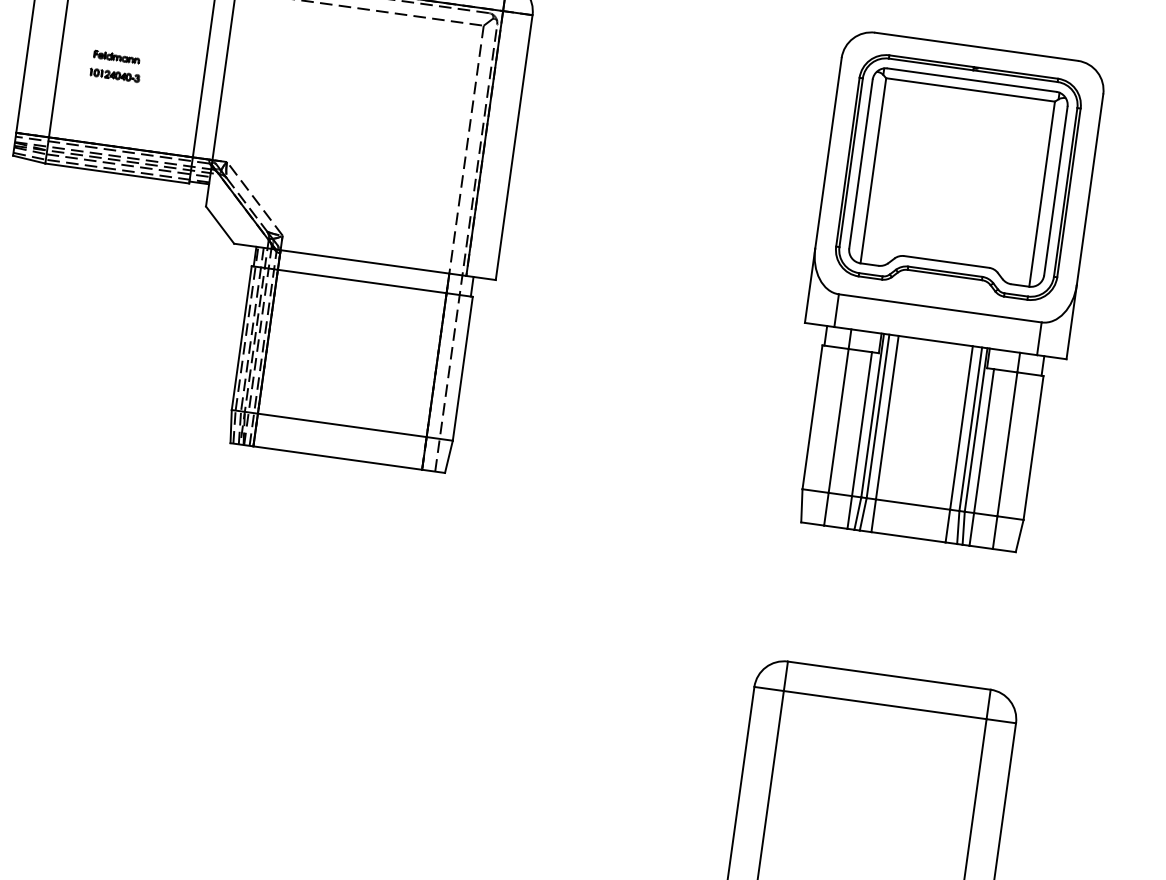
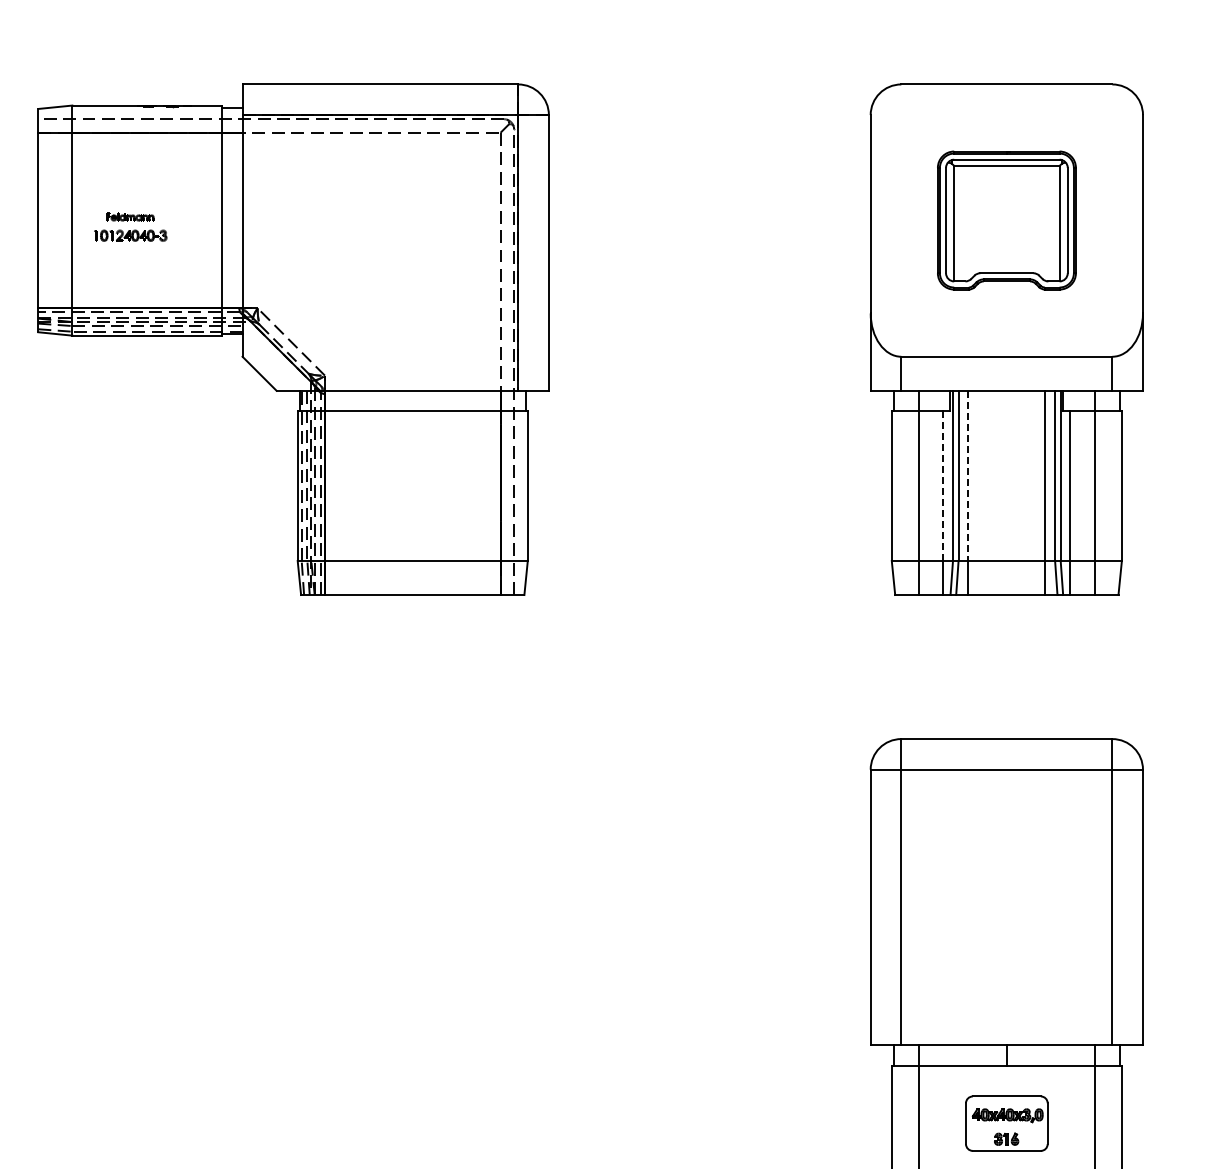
part: (114, 75) -> (130, 235), size x1.4
part: (958, 177) -> (1006, 220), size x0.6
line: (887, 418) -> (968, 476), solid -> dashed
line: (862, 424) -> (943, 486), solid -> dashed

